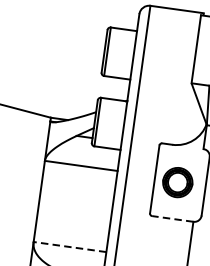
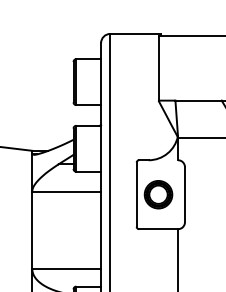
line: (172, 219) -> (158, 229), dashed -> solid
line: (69, 246) -> (66, 268), dashed -> solid

